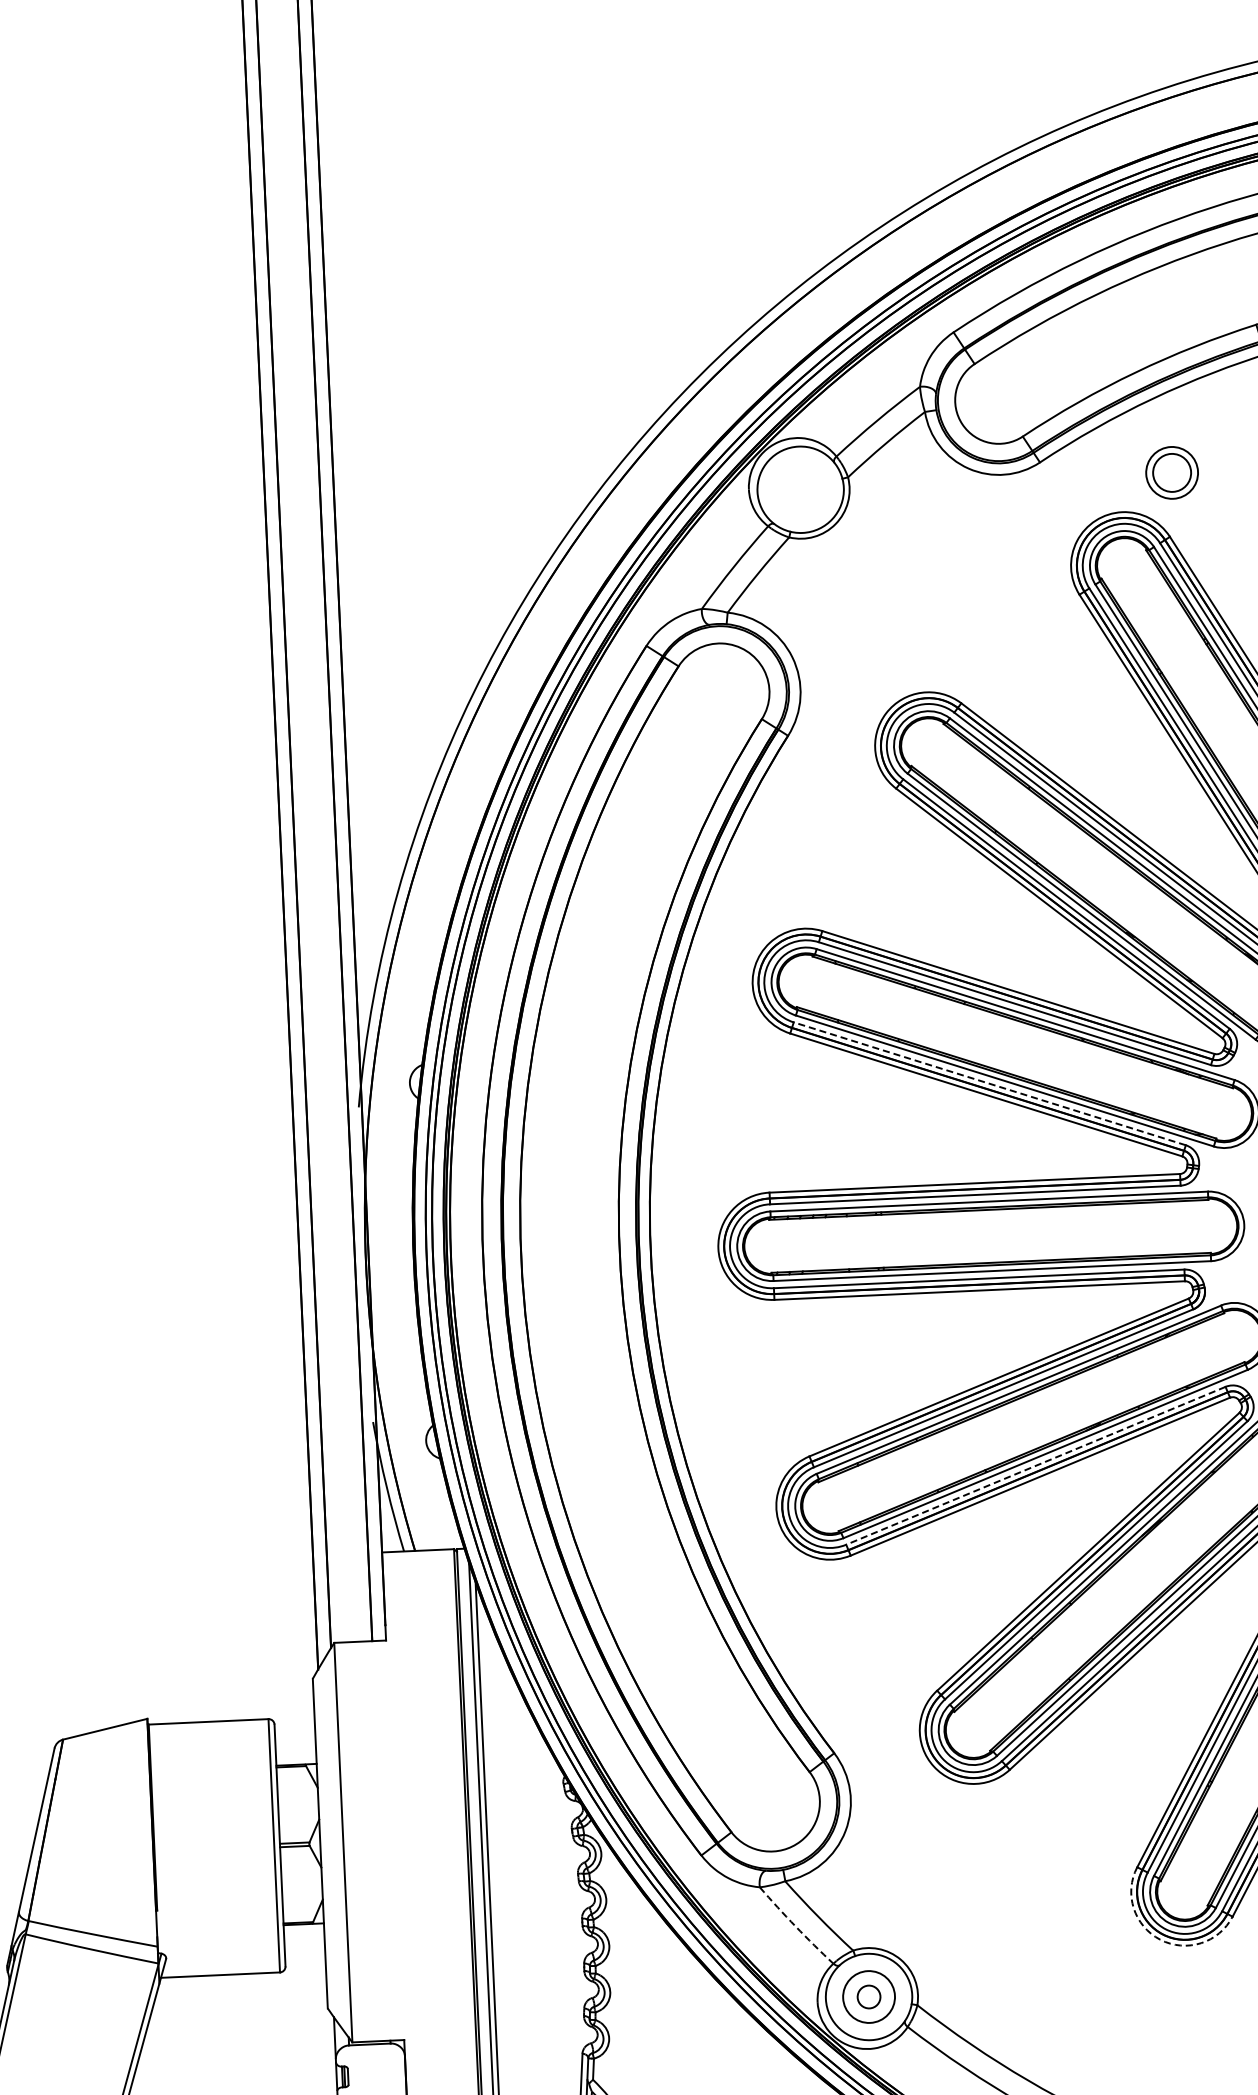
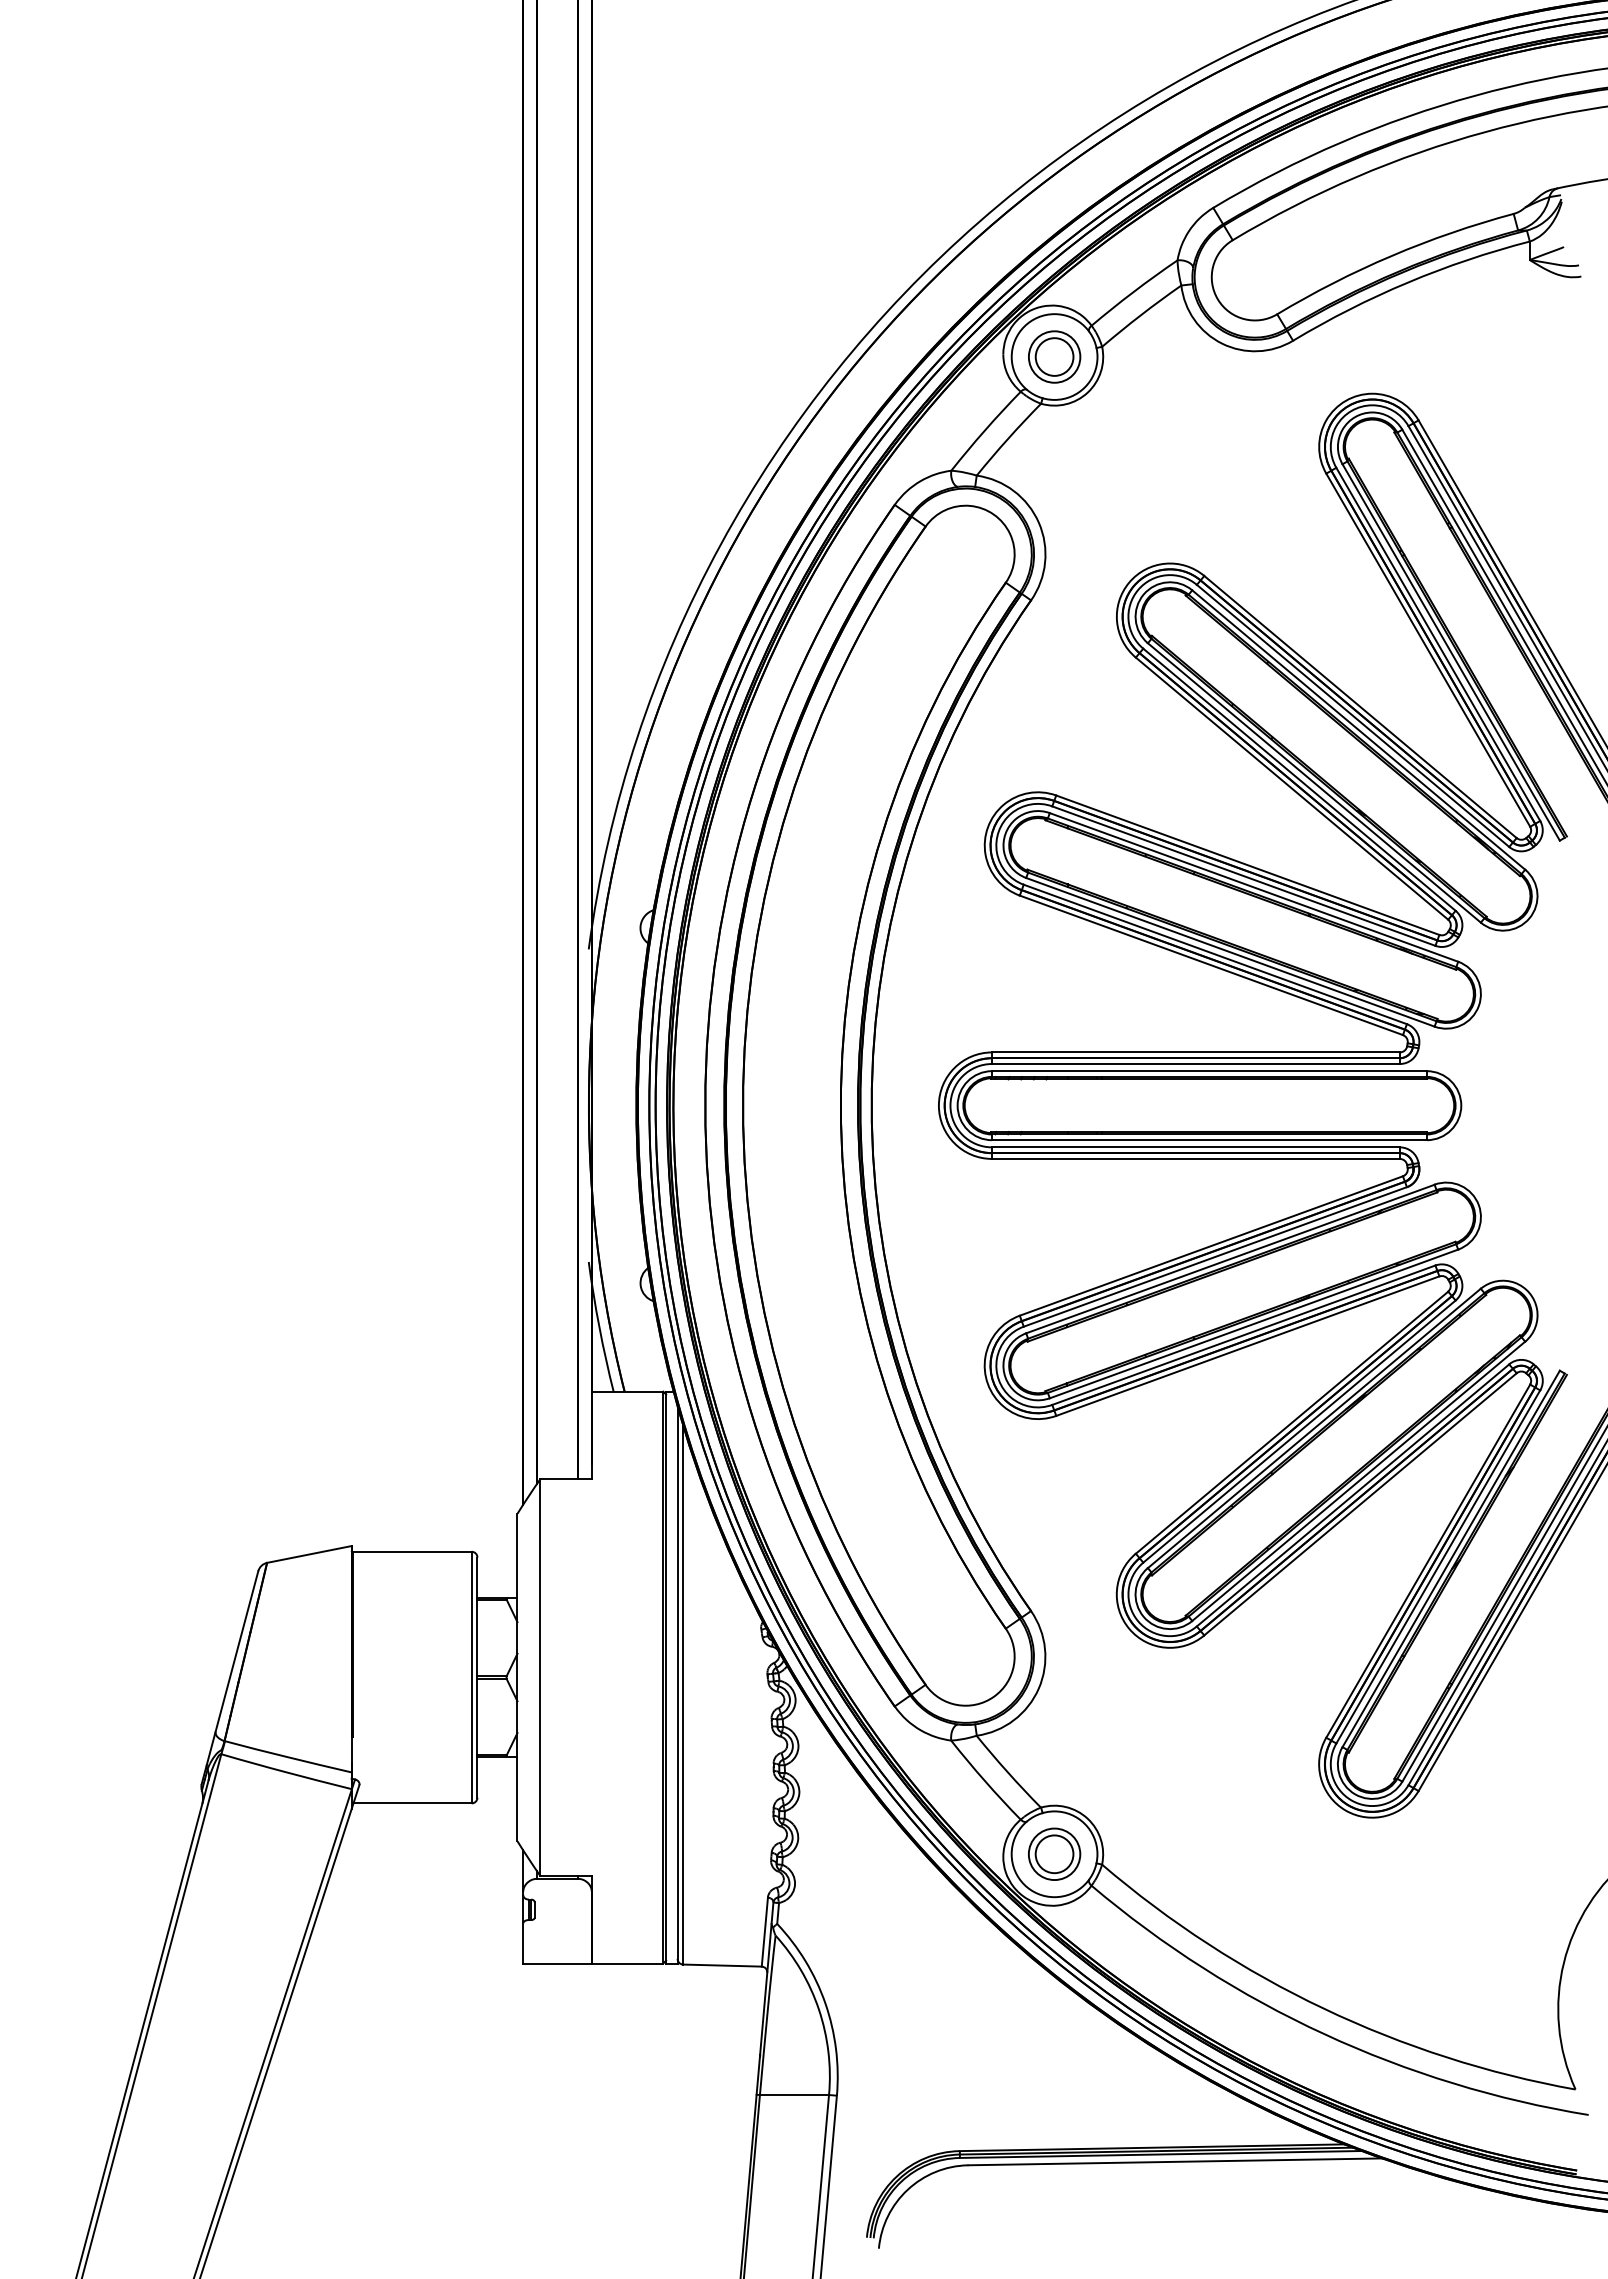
part: (1171, 472) -> (1054, 356), moved
line: (989, 1083) -> (1215, 954), dashed -> solid
line: (1035, 1466) -> (1243, 1335), dashed -> solid
arc: (795, 1926) -> (984, 1781), dashed -> solid
arc: (1159, 1939) -> (1345, 1810), dashed -> solid
circle: (869, 1997) -> (1054, 1854), size x1.67

